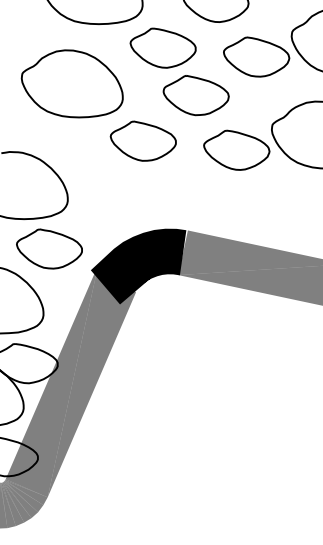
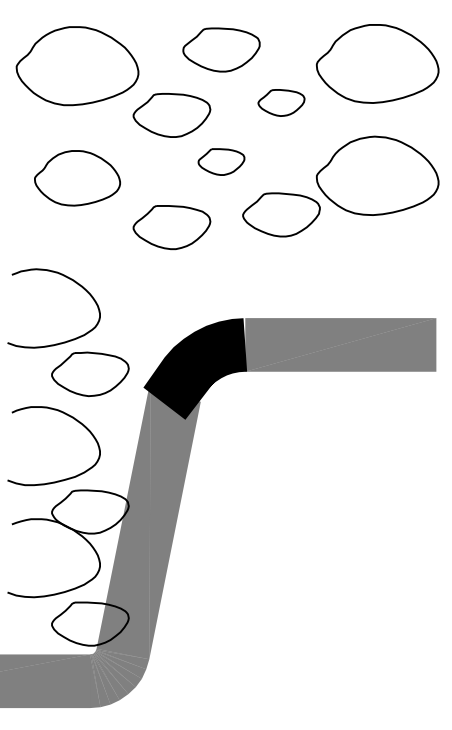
part: (256, 57) -> (281, 102), size x0.6
part: (72, 84) -> (77, 178), size x0.7
part: (195, 95) -> (221, 161), size x0.6

